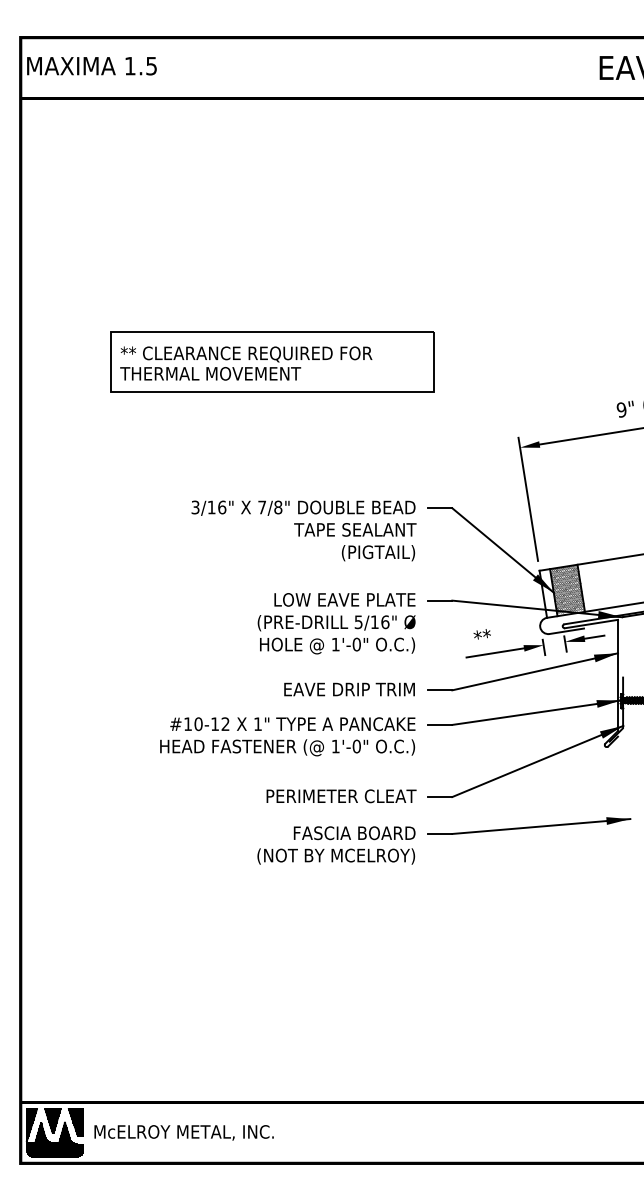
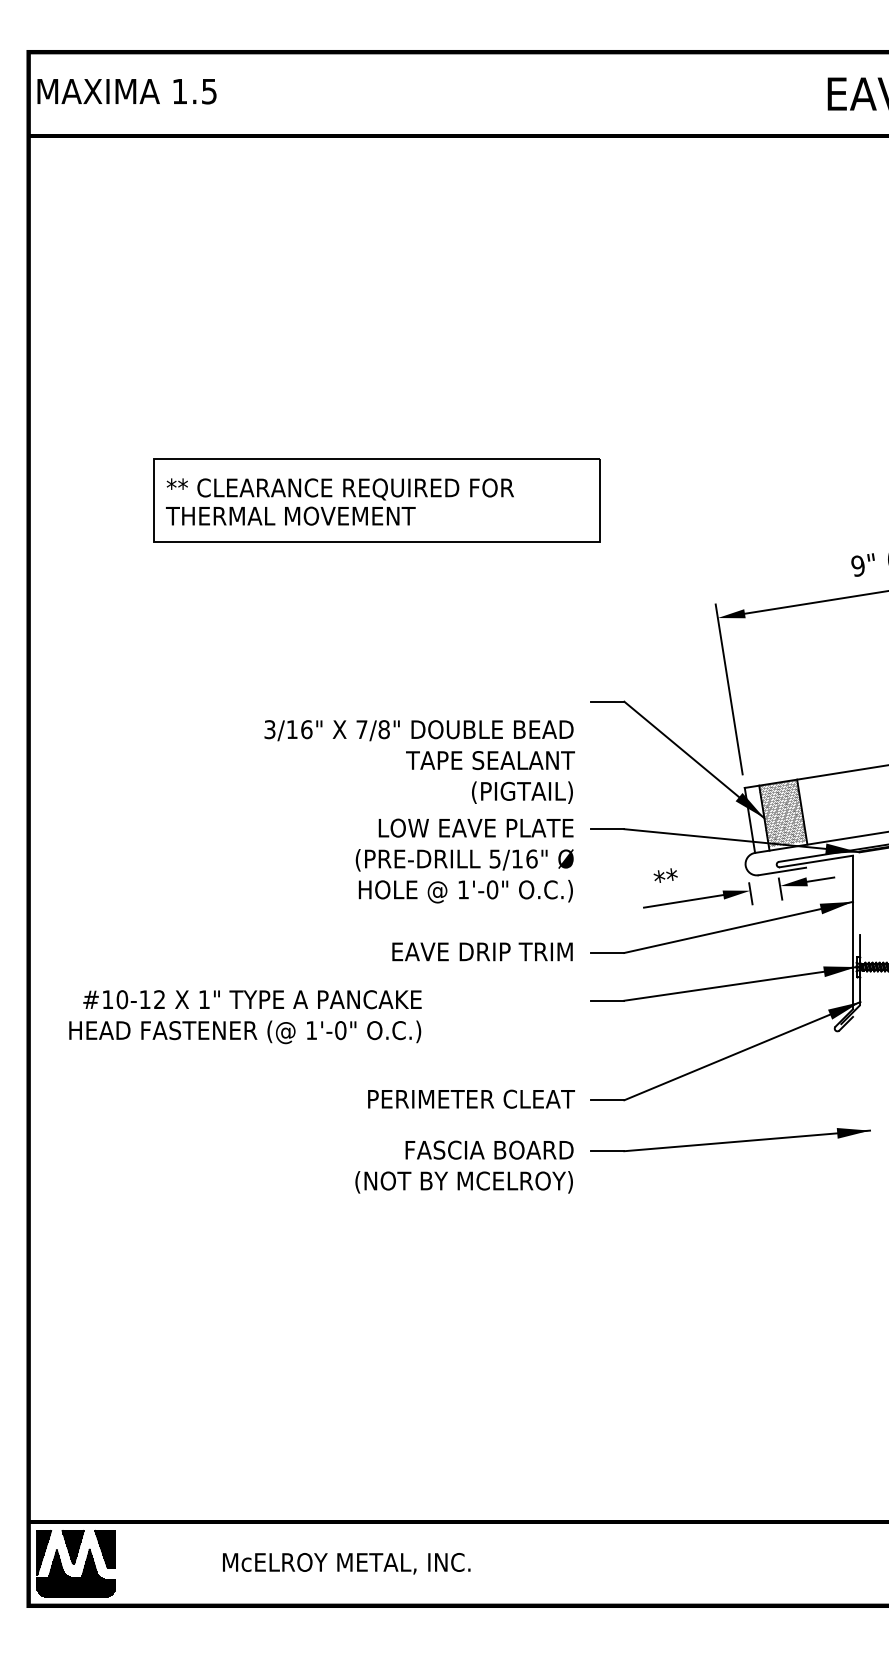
text: (303, 530) -> (418, 761), moved
text: (287, 736) -> (245, 1016), moved
text: (183, 1132) -> (345, 1563), moved

